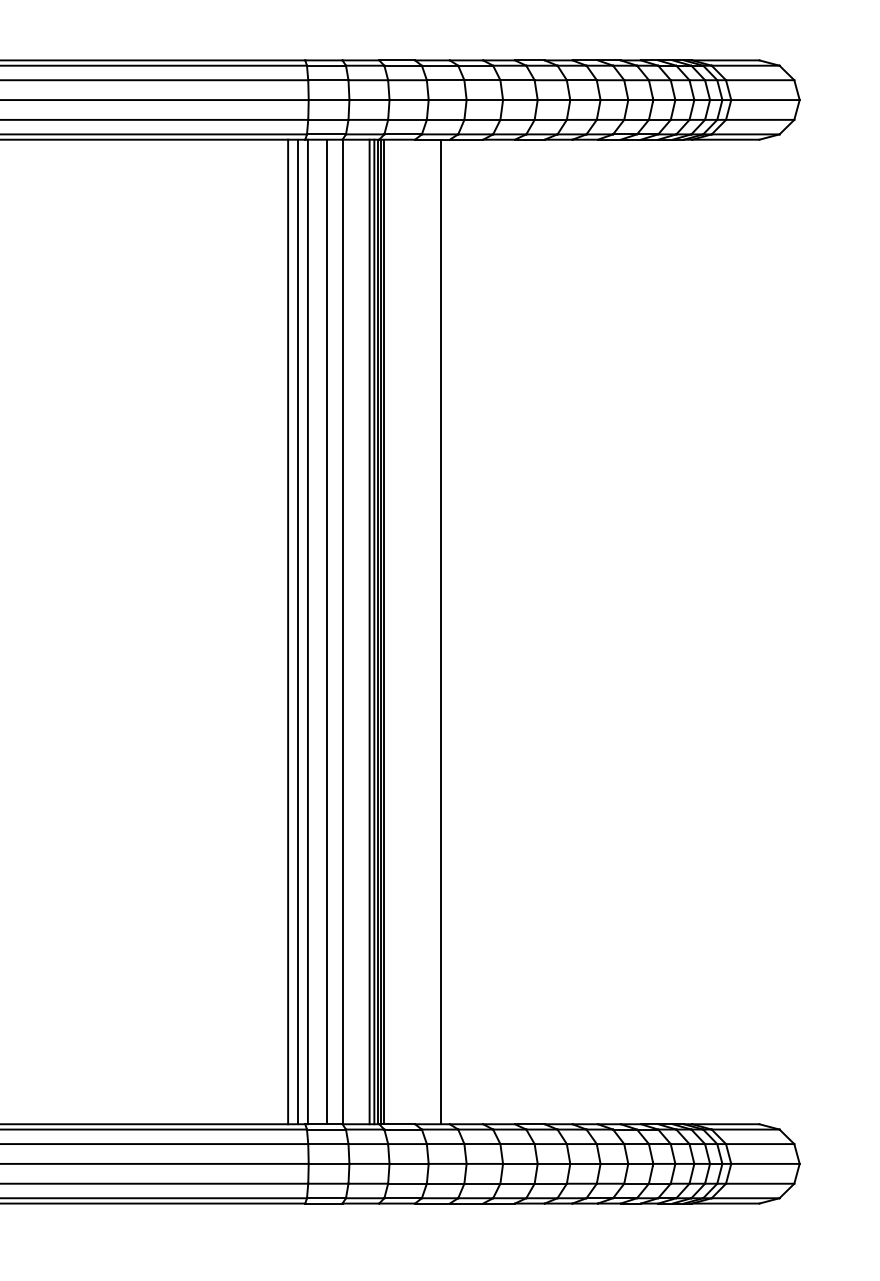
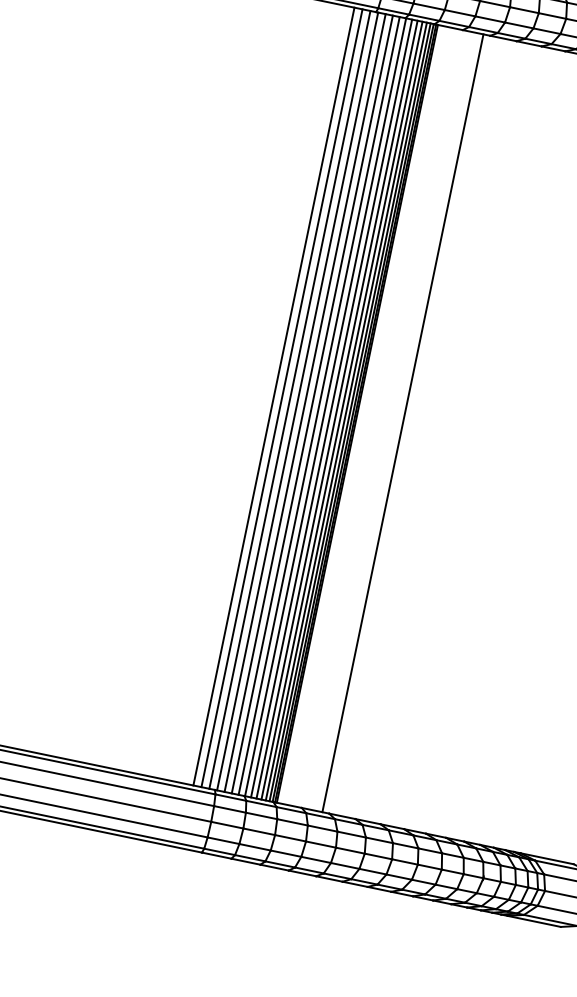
line: (277, 631) -> (273, 396), added
line: (317, 631) -> (305, 402), added
line: (335, 631) -> (319, 405), added
line: (350, 631) -> (331, 408), added
line: (357, 631) -> (336, 409), added
line: (364, 631) -> (342, 410), added

